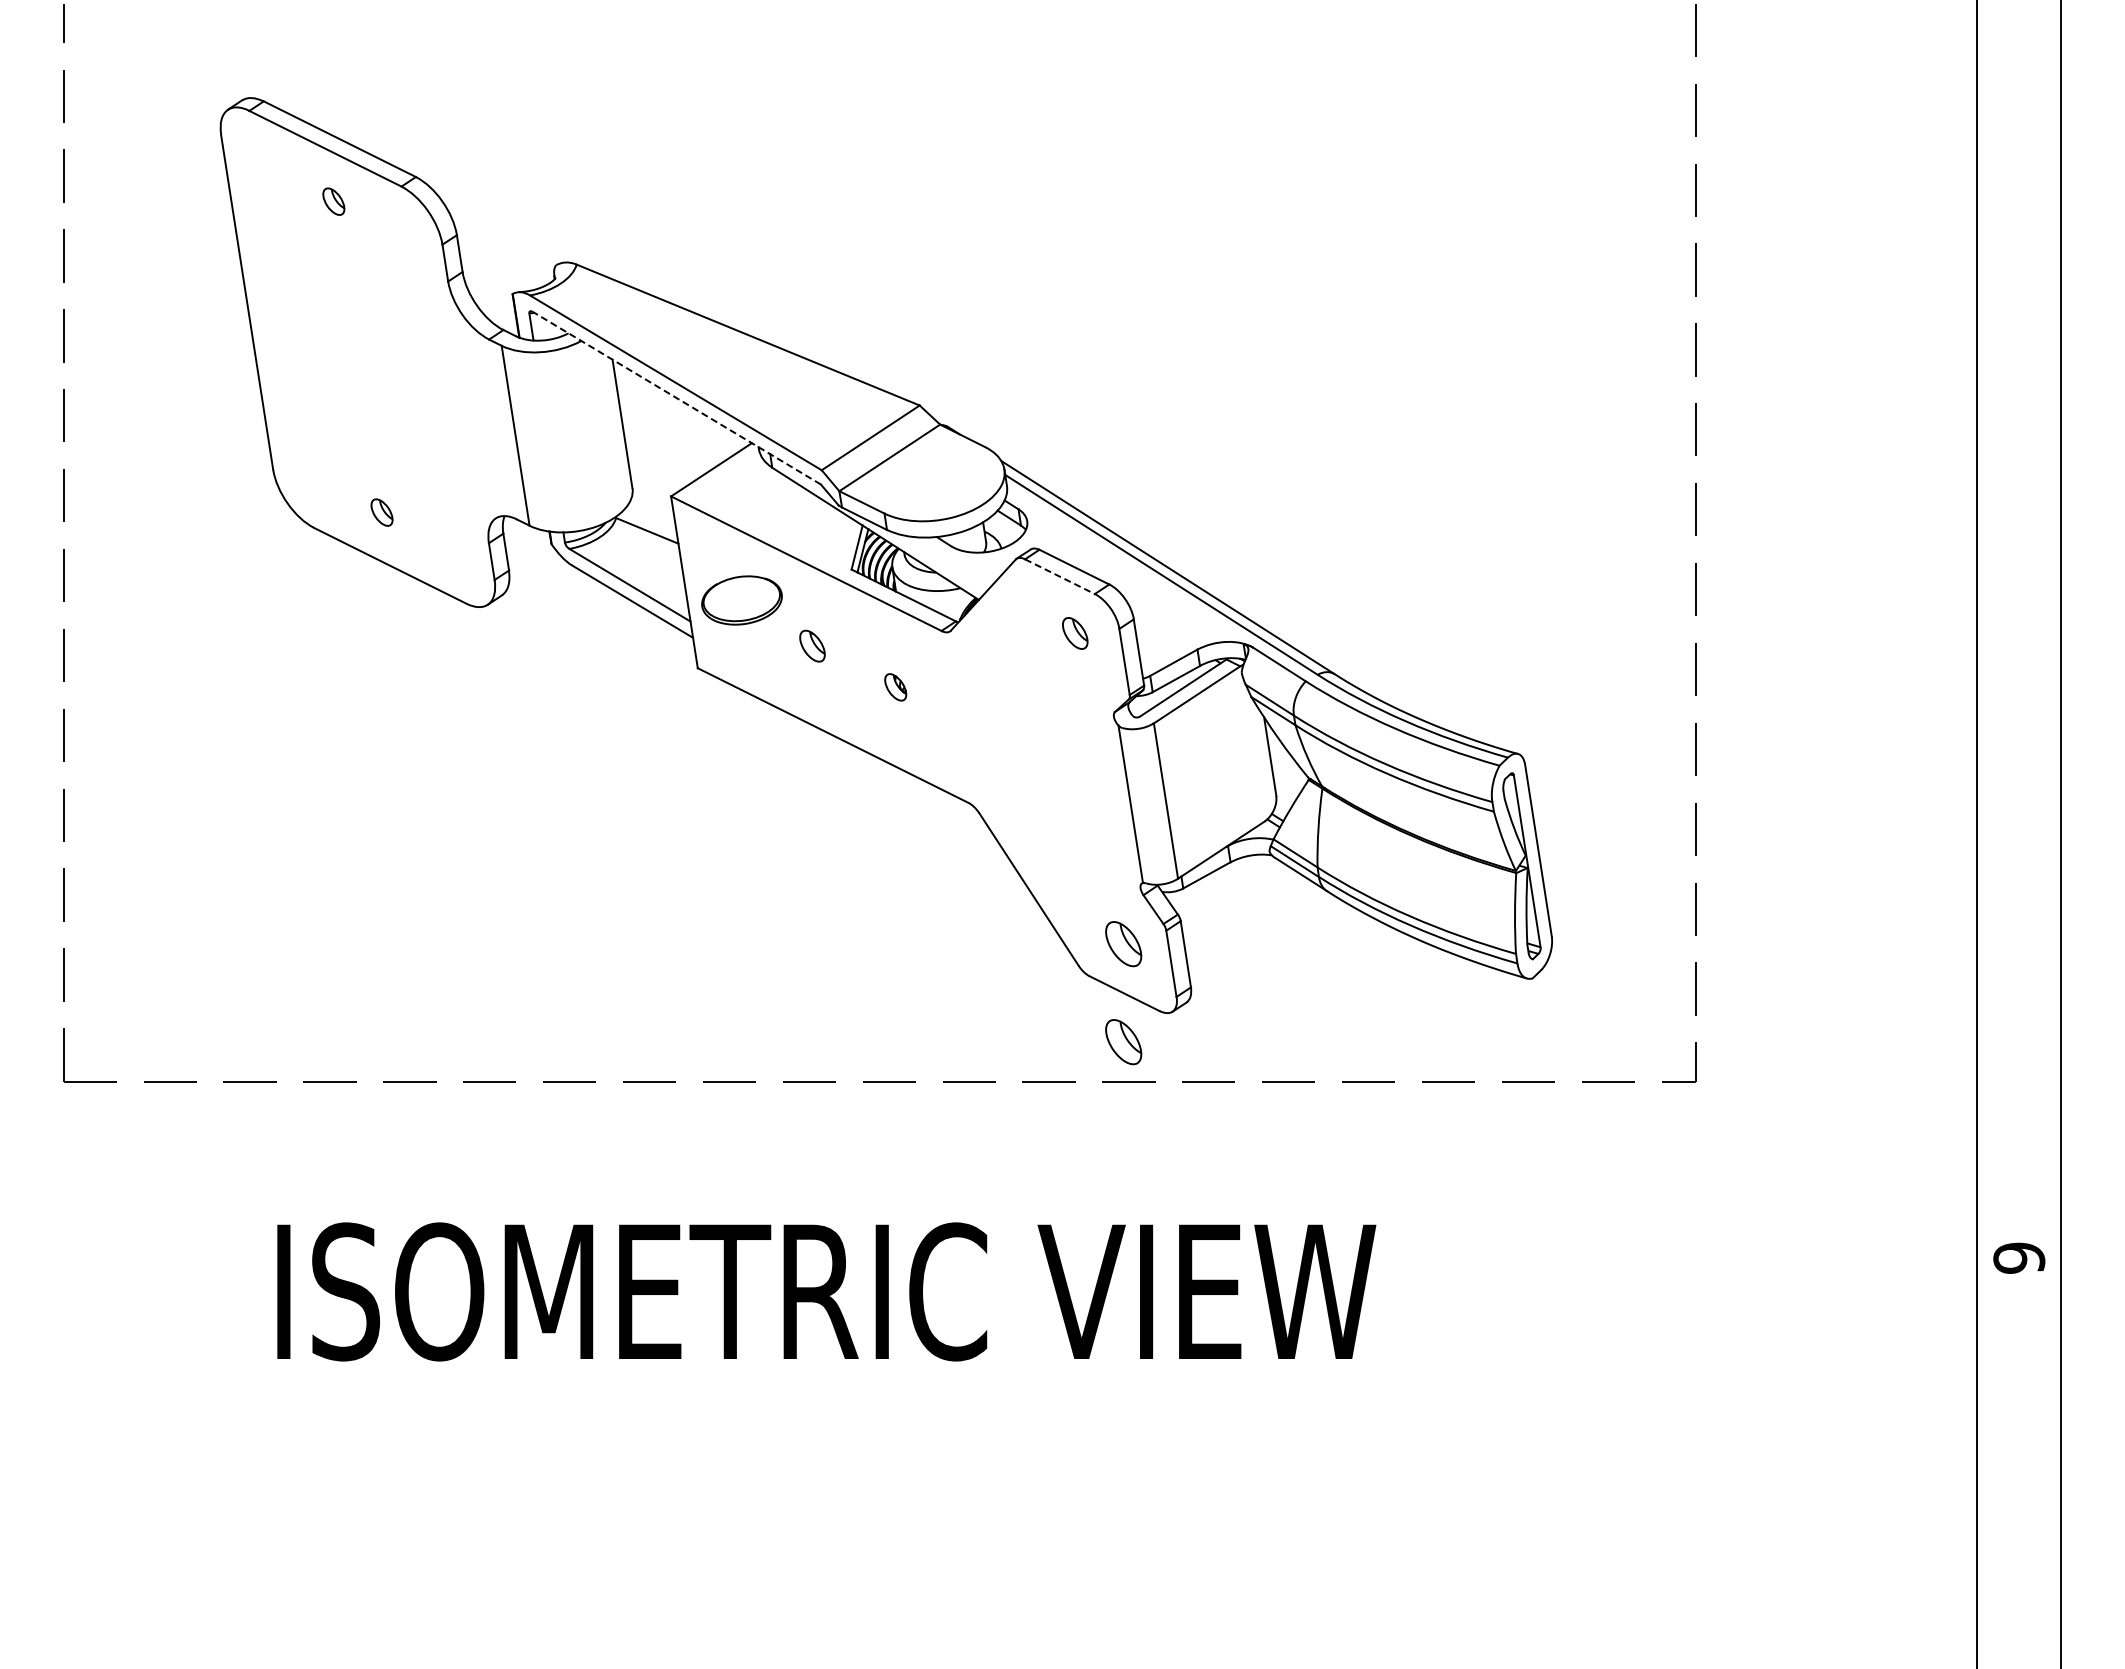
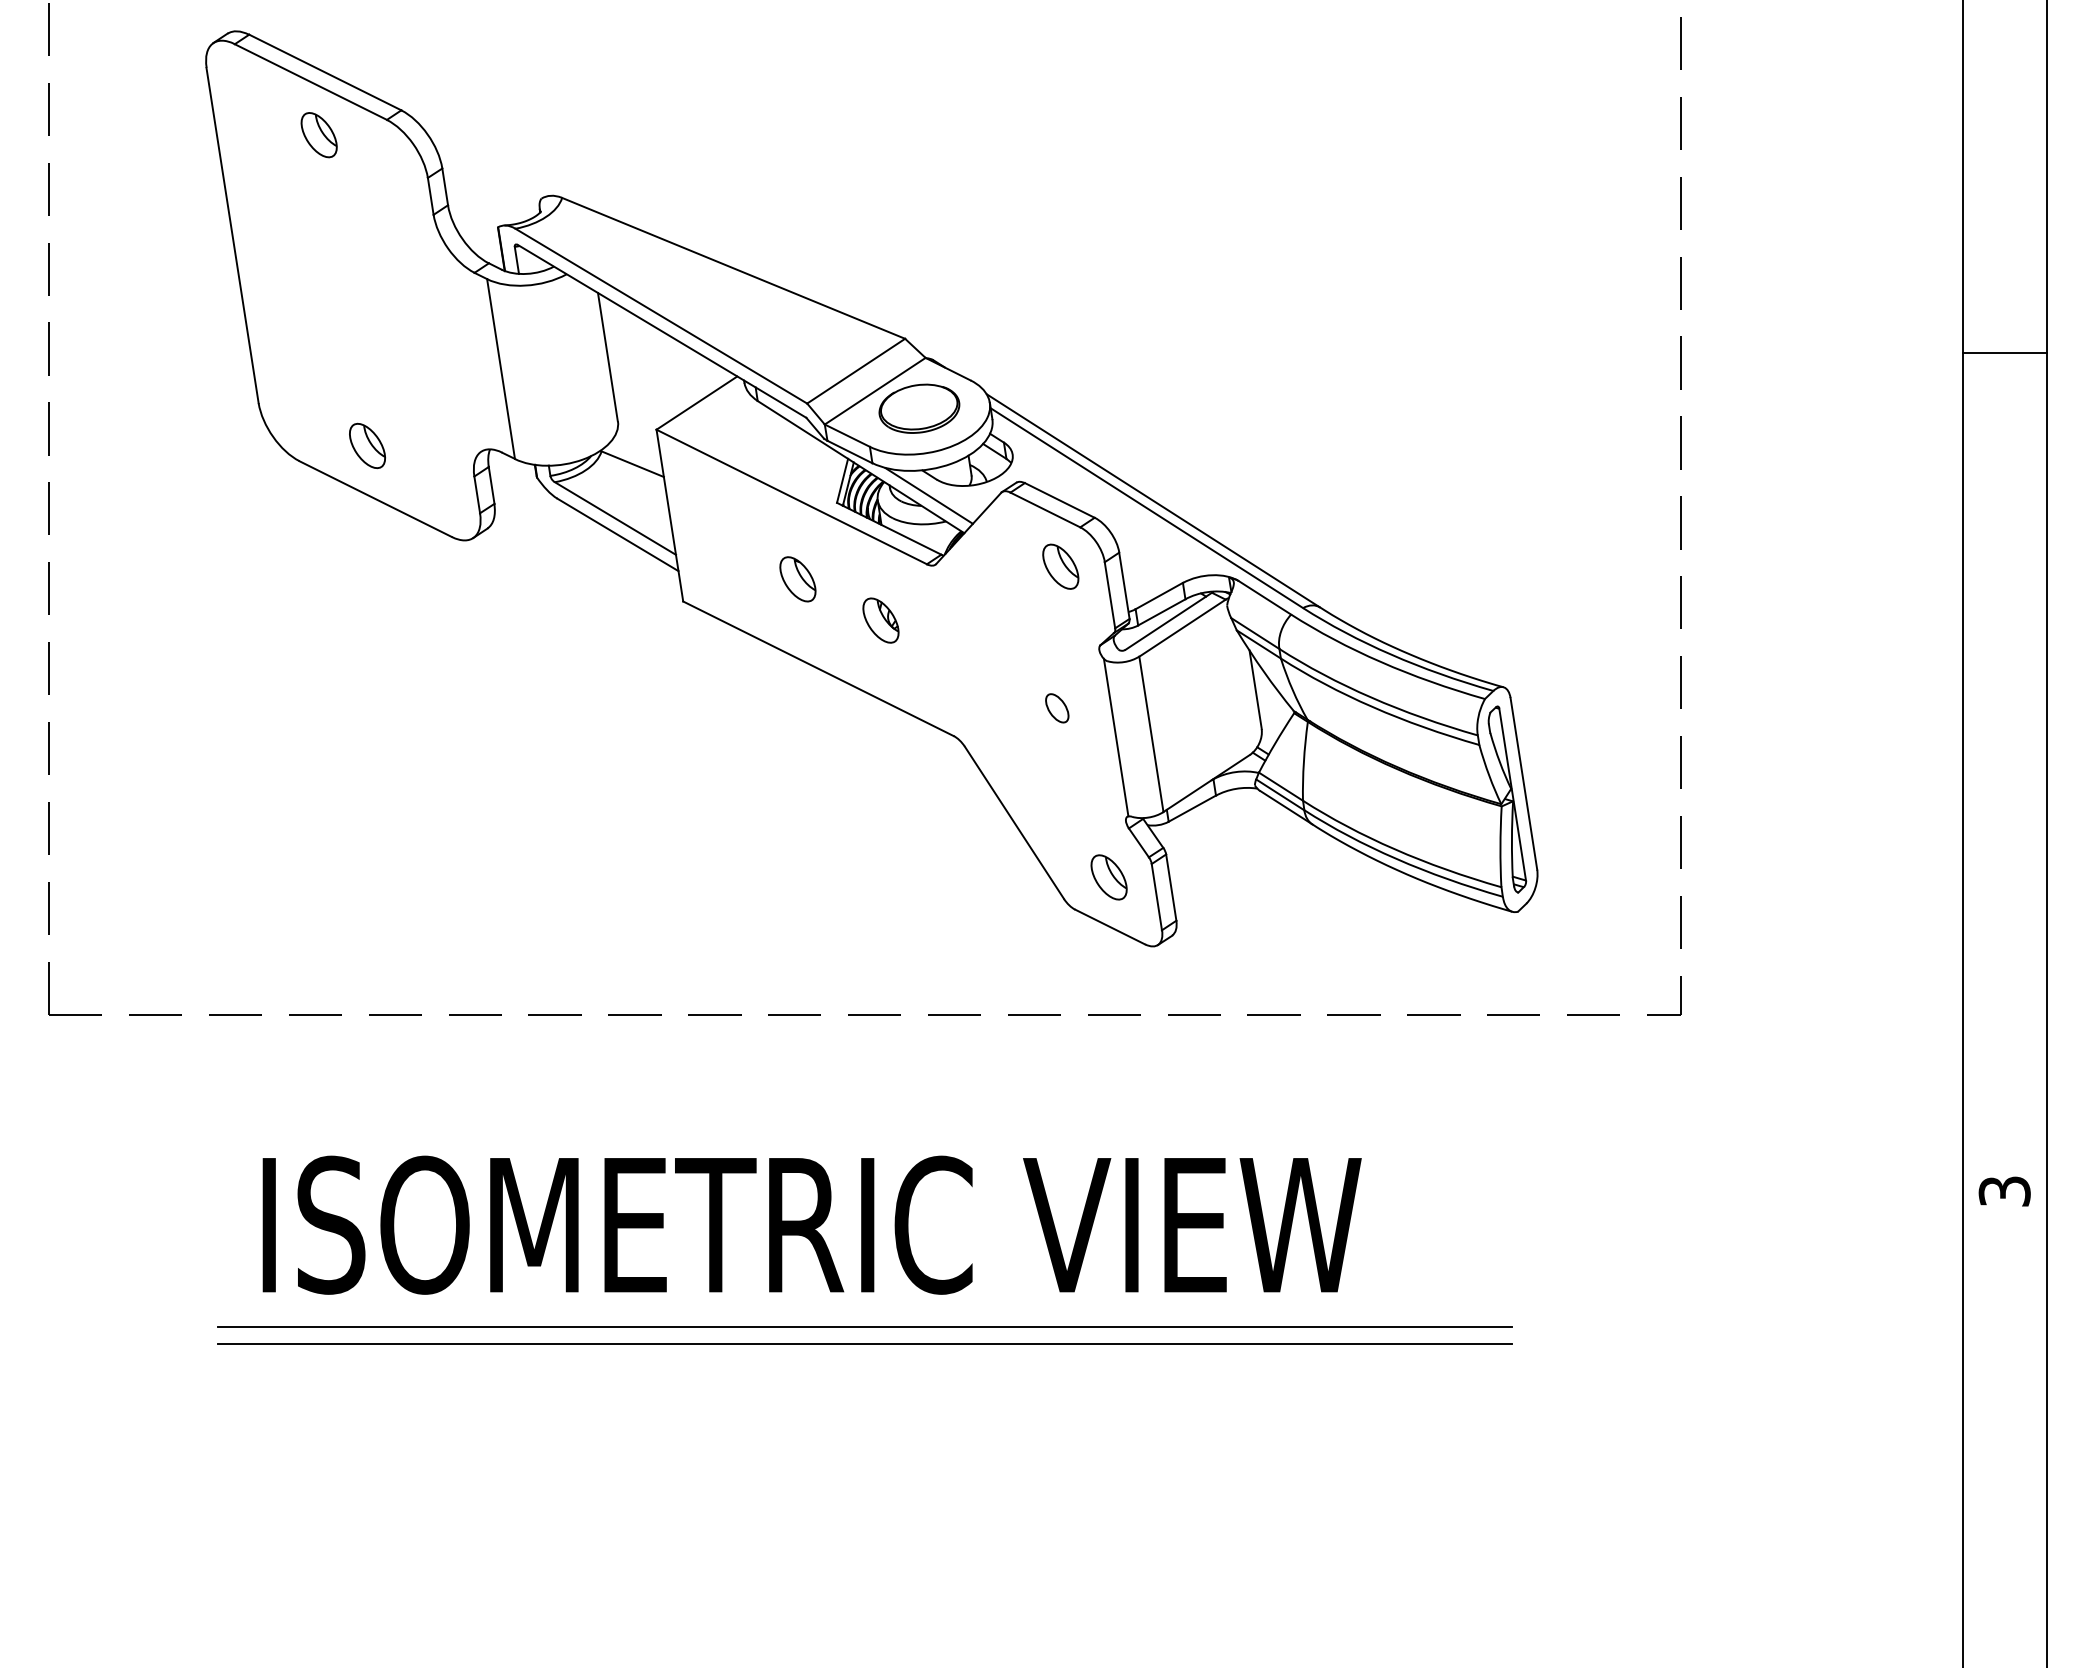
part: (333, 201) -> (318, 134), size x1.67
line: (676, 397) -> (661, 330), dashed -> solid
line: (2019, 419) -> (2004, 352), added
part: (381, 512) -> (366, 445), size x1.67
line: (943, 562) -> (928, 495), added
line: (1059, 576) -> (1044, 509), dashed -> solid
part: (741, 600) -> (918, 408), moved
part: (1074, 633) -> (1059, 566), size x1.43
part: (812, 646) -> (797, 579), size x1.43
part: (895, 687) -> (880, 620), size x1.67
part: (1071, 775) -> (1056, 708), added
part: (1123, 1042) -> (1108, 975), removed
text: (2019, 1257) -> (2004, 1190), 9 -> 3
line: (879, 1393) -> (864, 1326), added
line: (879, 1410) -> (864, 1343), added

